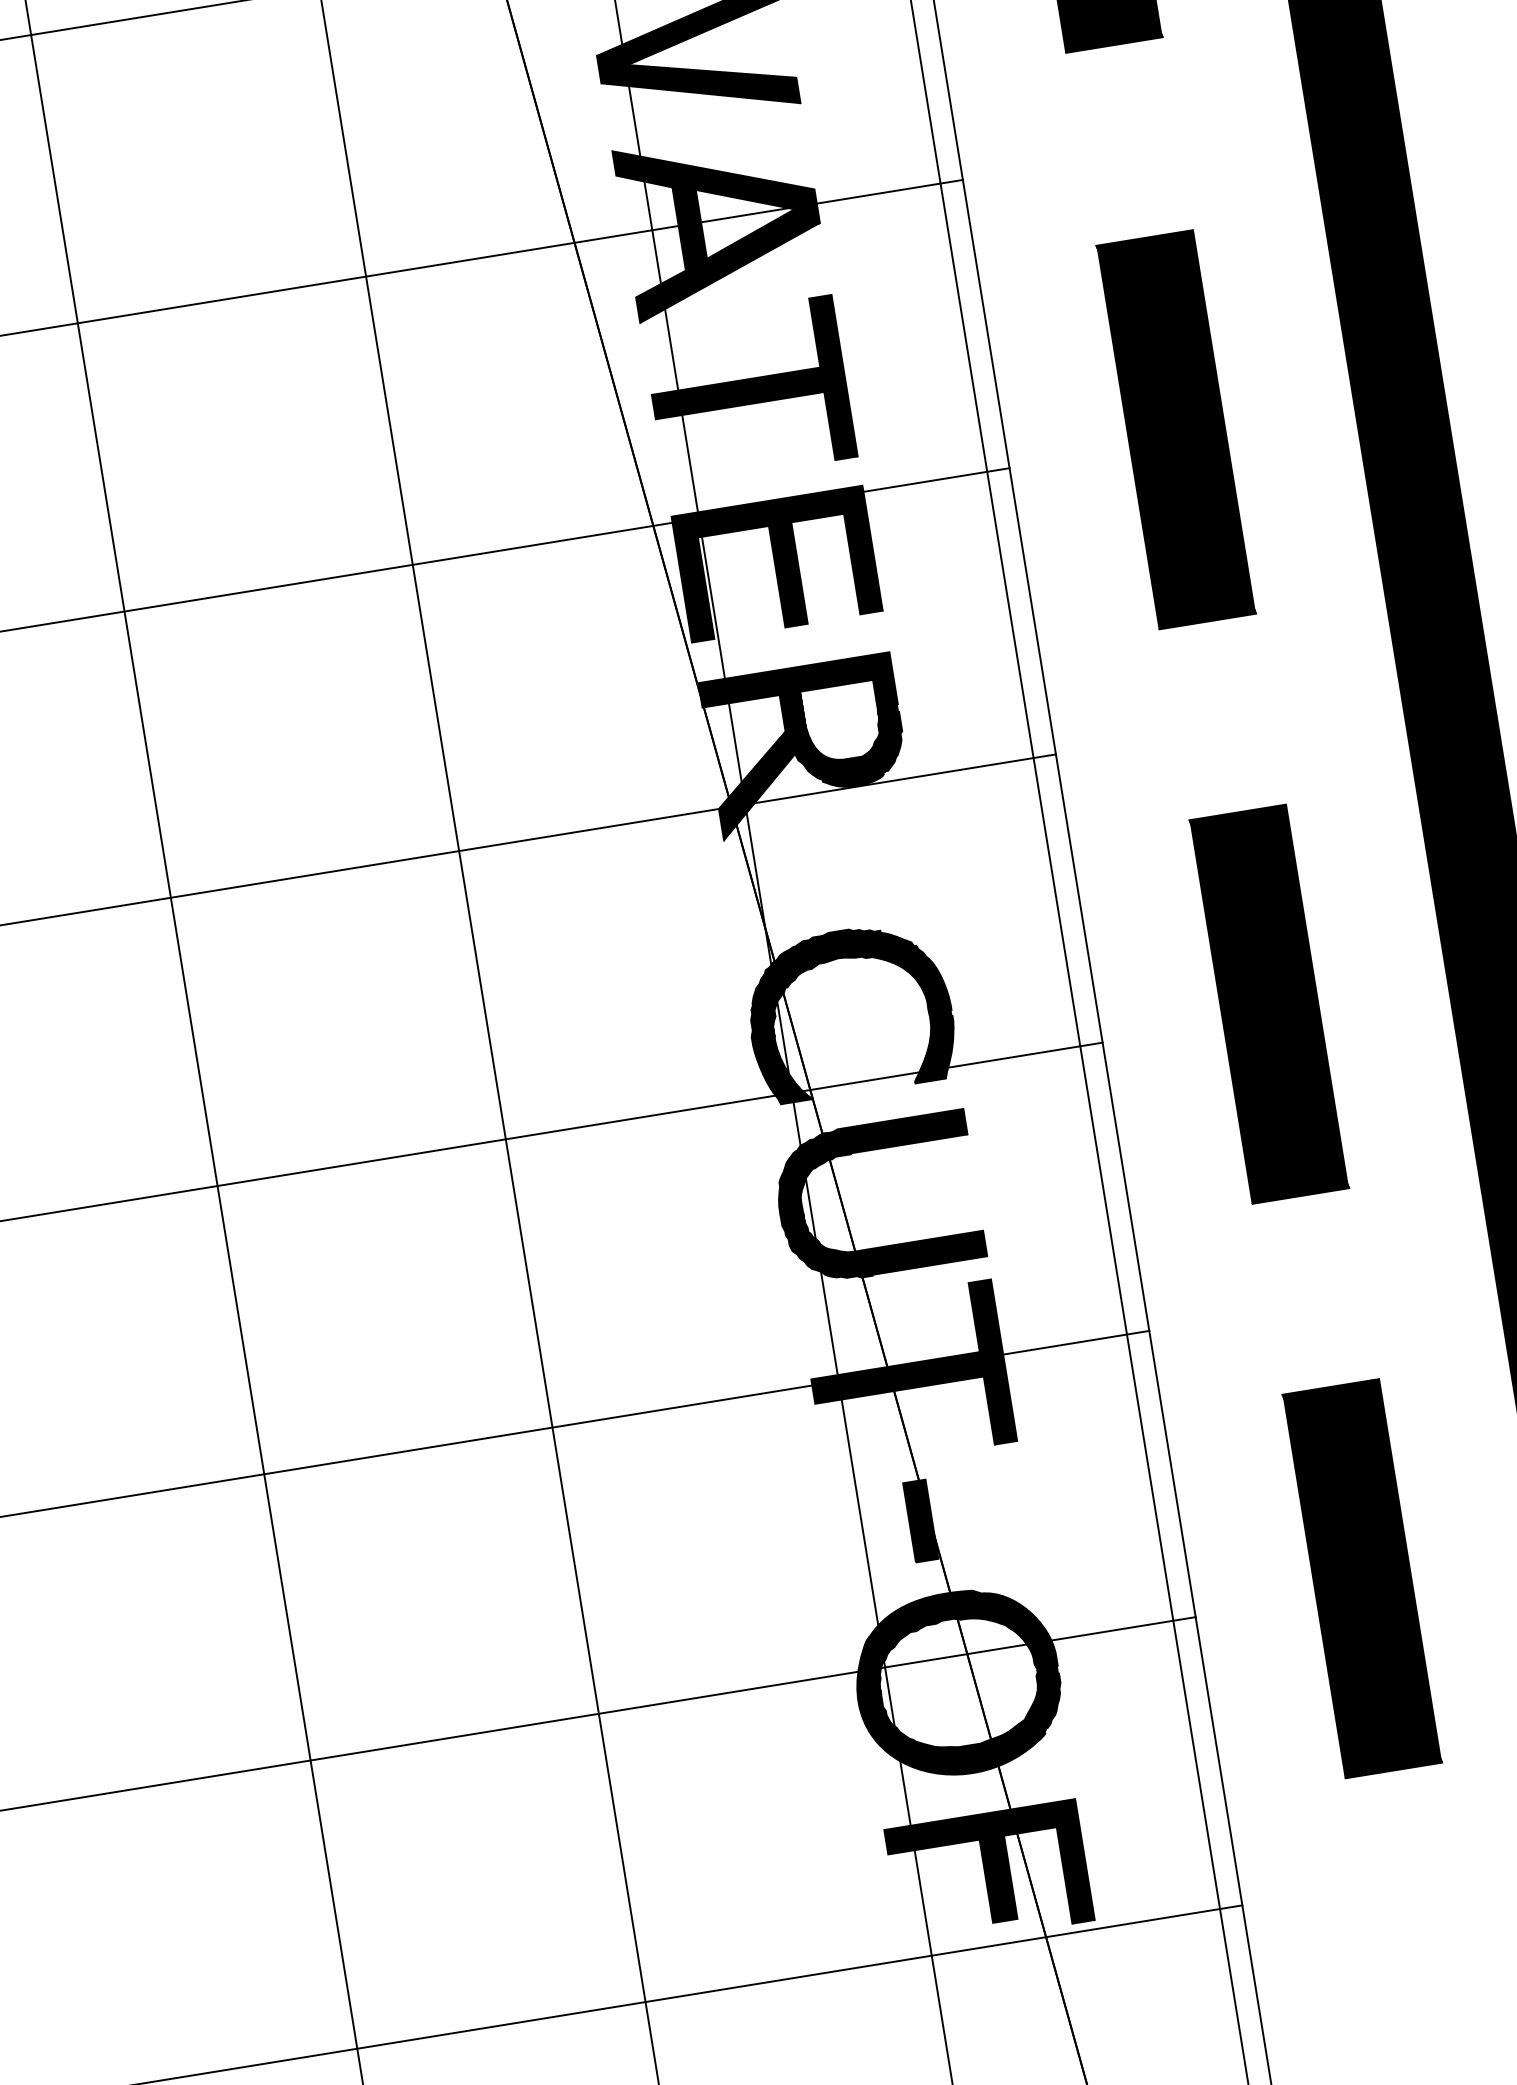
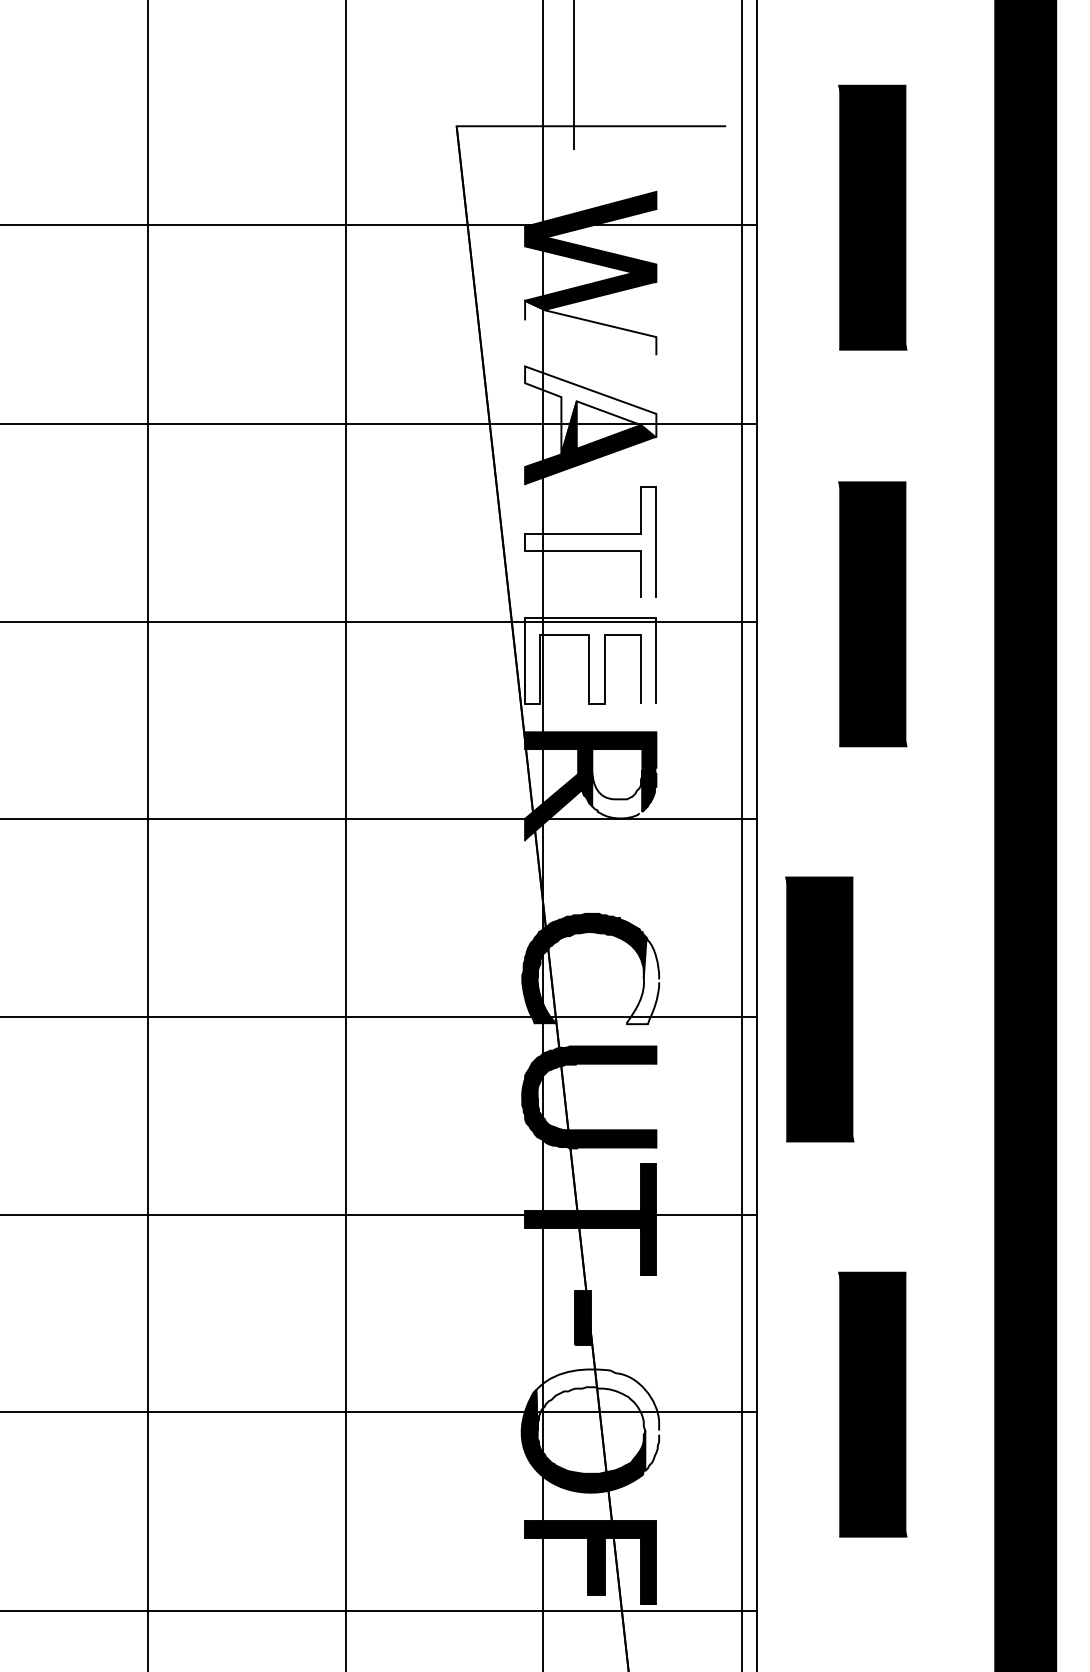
fill: (698, 79) -> (590, 327), removed
fill: (717, 199) -> (590, 410), removed
fill: (748, 391) -> (590, 542), removed
fill: (776, 563) -> (590, 660), removed
fill: (844, 735) -> (617, 783), removed
part: (1268, 1004) -> (819, 1009), moved
fill: (929, 1016) -> (643, 980), removed
fill: (965, 1666) -> (597, 1420), removed

